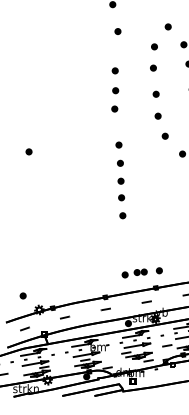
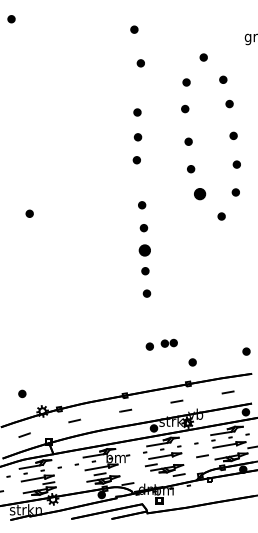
part: (164, 136) -> (199, 194), size x1.6
part: (120, 181) -> (144, 250), size x1.6
part: (134, 273) -> (161, 344), moved

